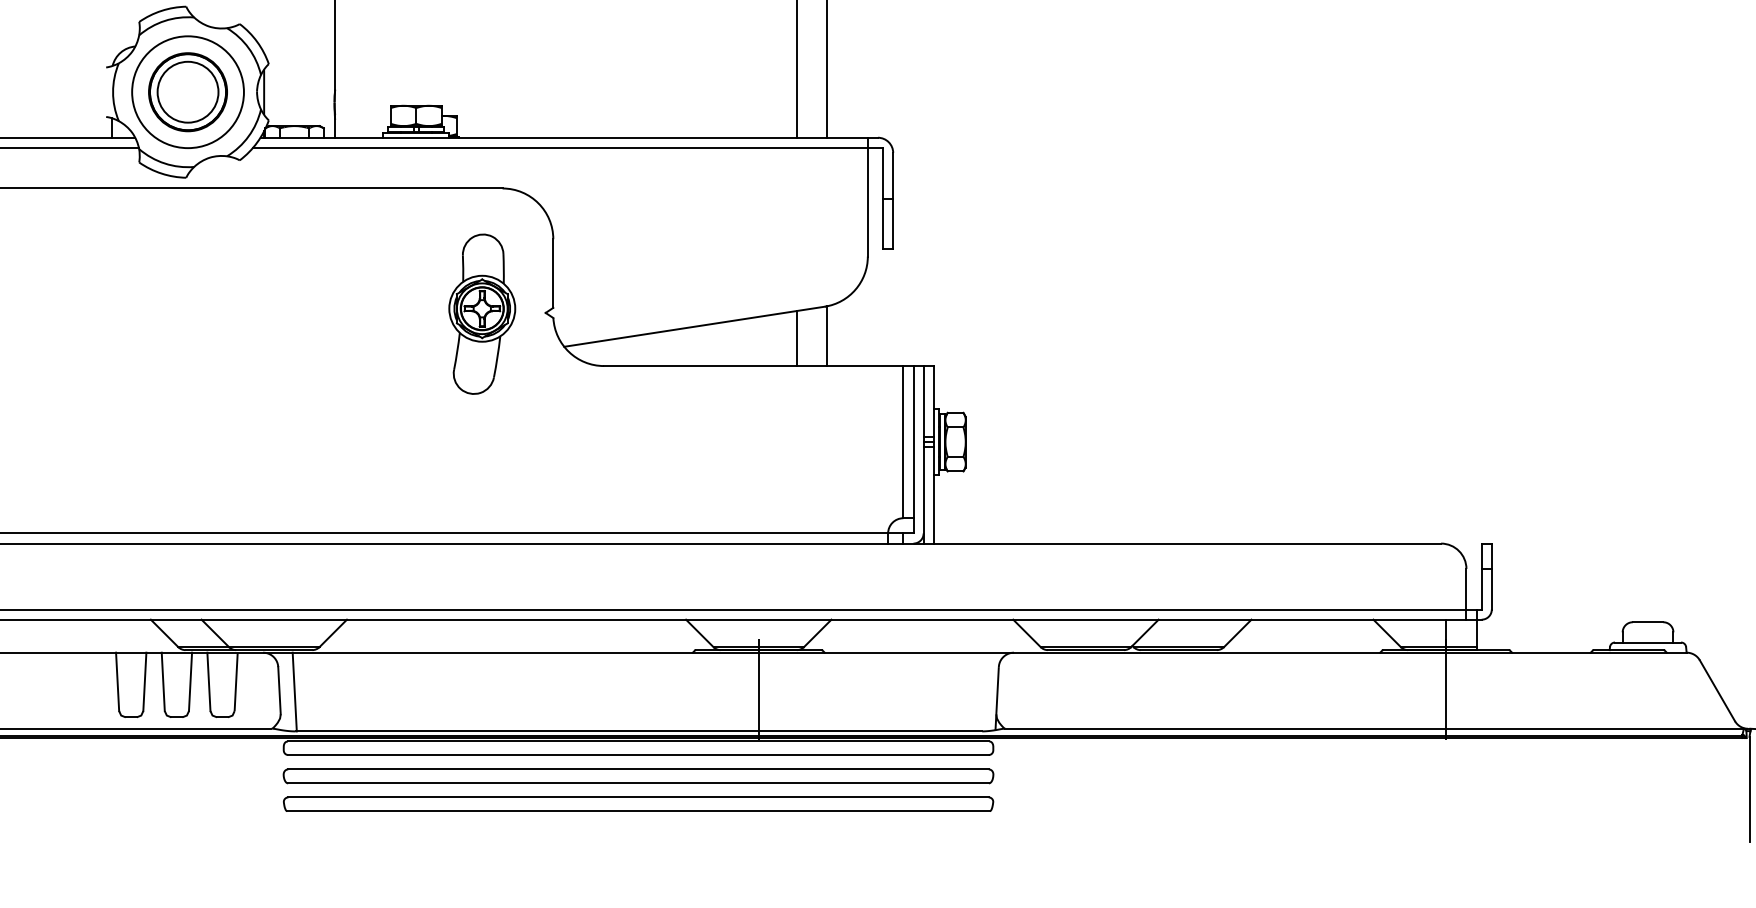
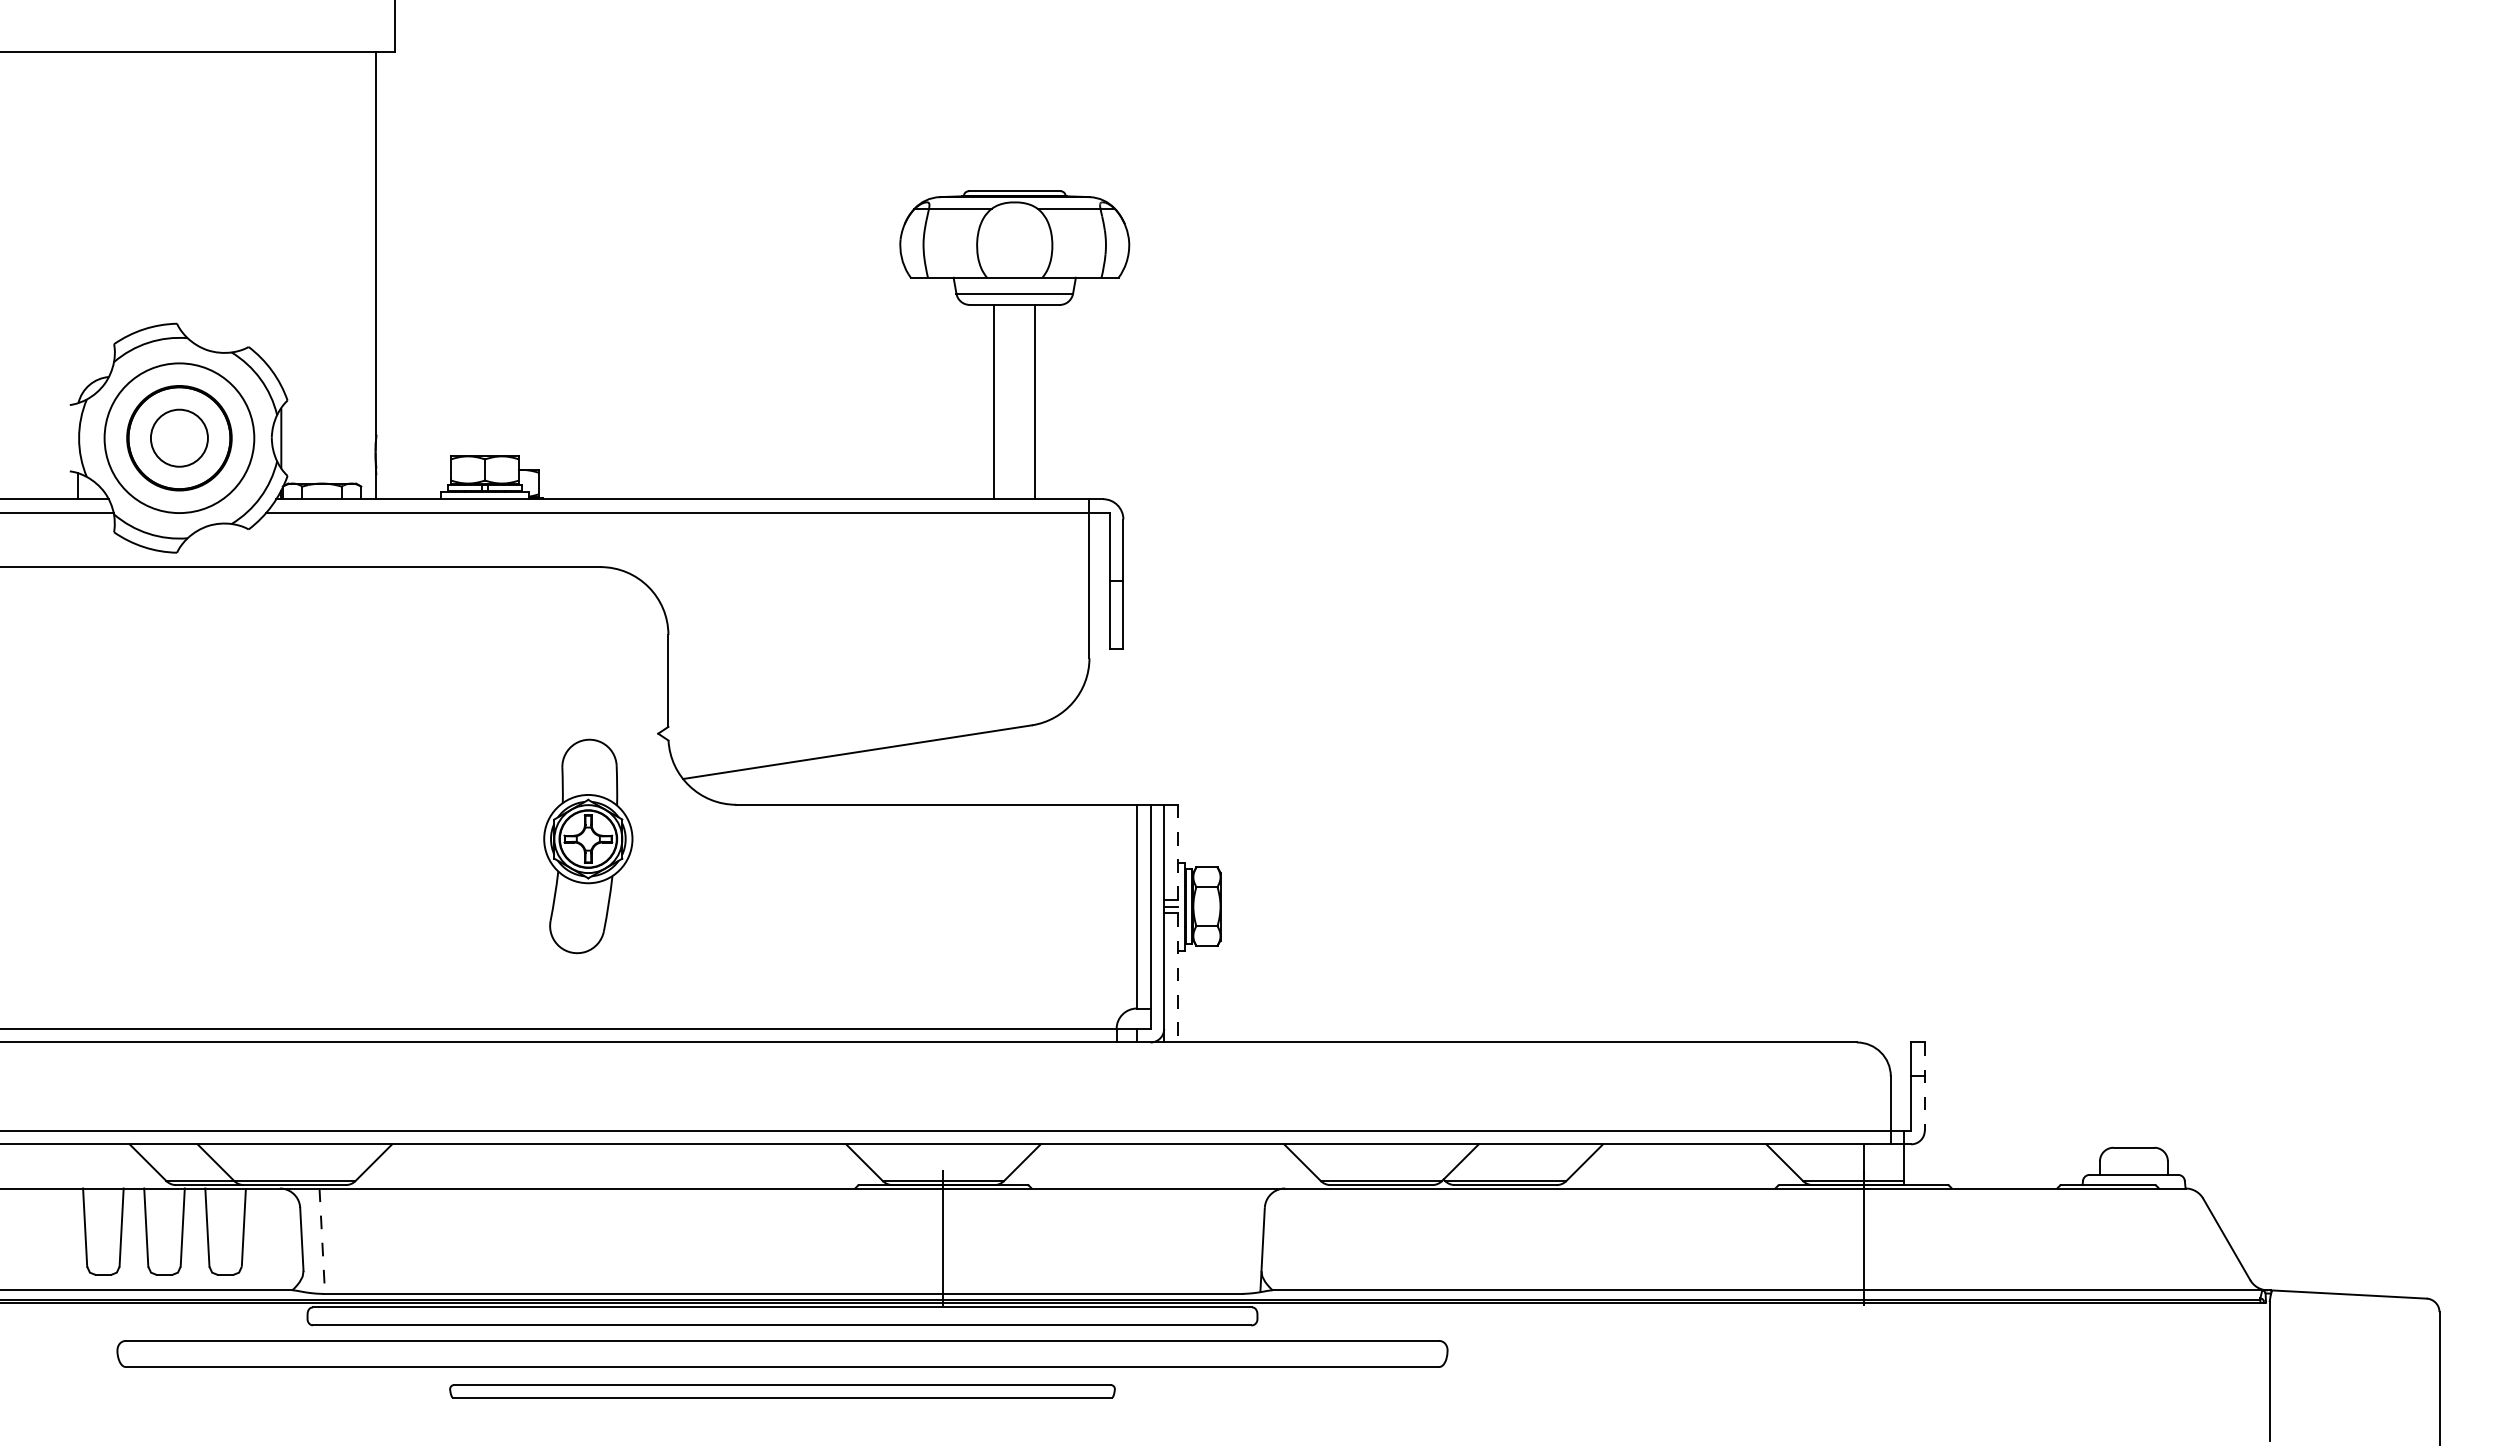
circle: (188, 91) -> (179, 437), size x0.7
part: (482, 314) -> (588, 846), moved
line: (827, 335) -> (1035, 764), removed
line: (796, 338) -> (994, 767), removed
line: (933, 454) -> (1177, 923), solid -> dashed
line: (1491, 577) -> (1924, 1087), solid -> dashed
line: (294, 692) -> (322, 1241), solid -> dashed
part: (638, 776) -> (782, 1354), size x1.4
part: (638, 804) -> (782, 1391), size x0.7

